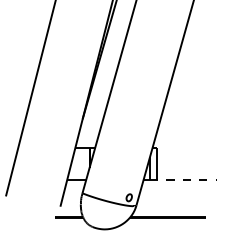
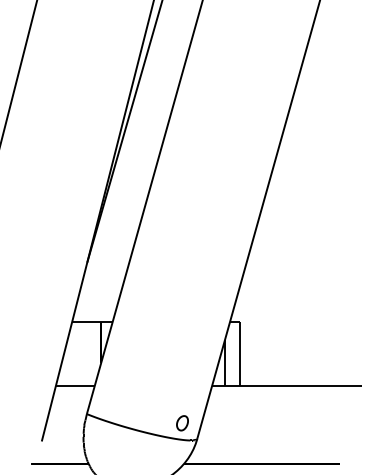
line: (183, 179) -> (293, 385), dashed -> solid

